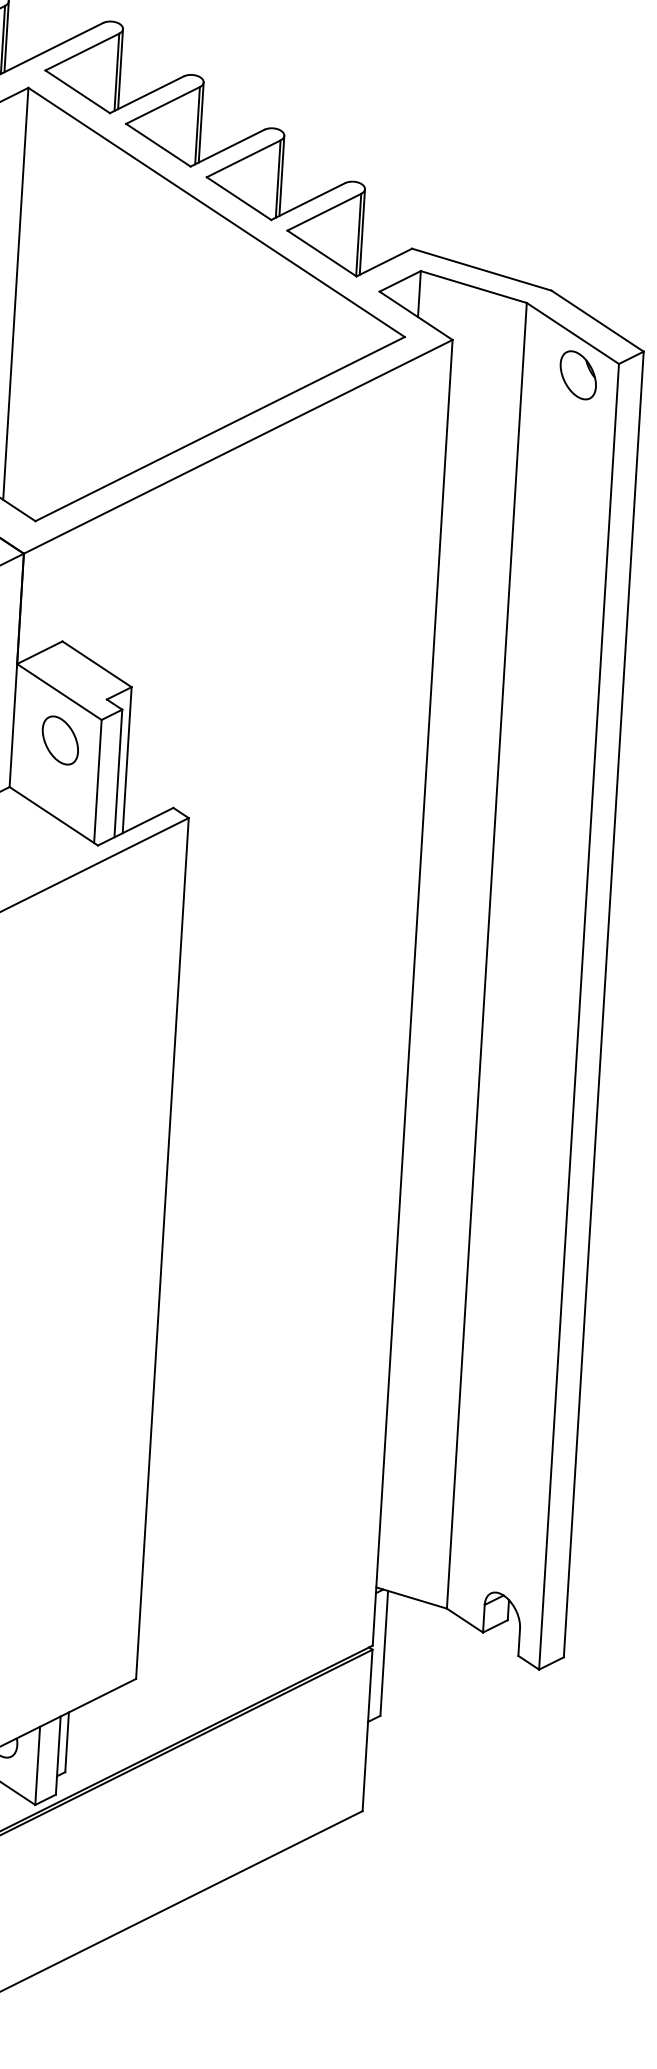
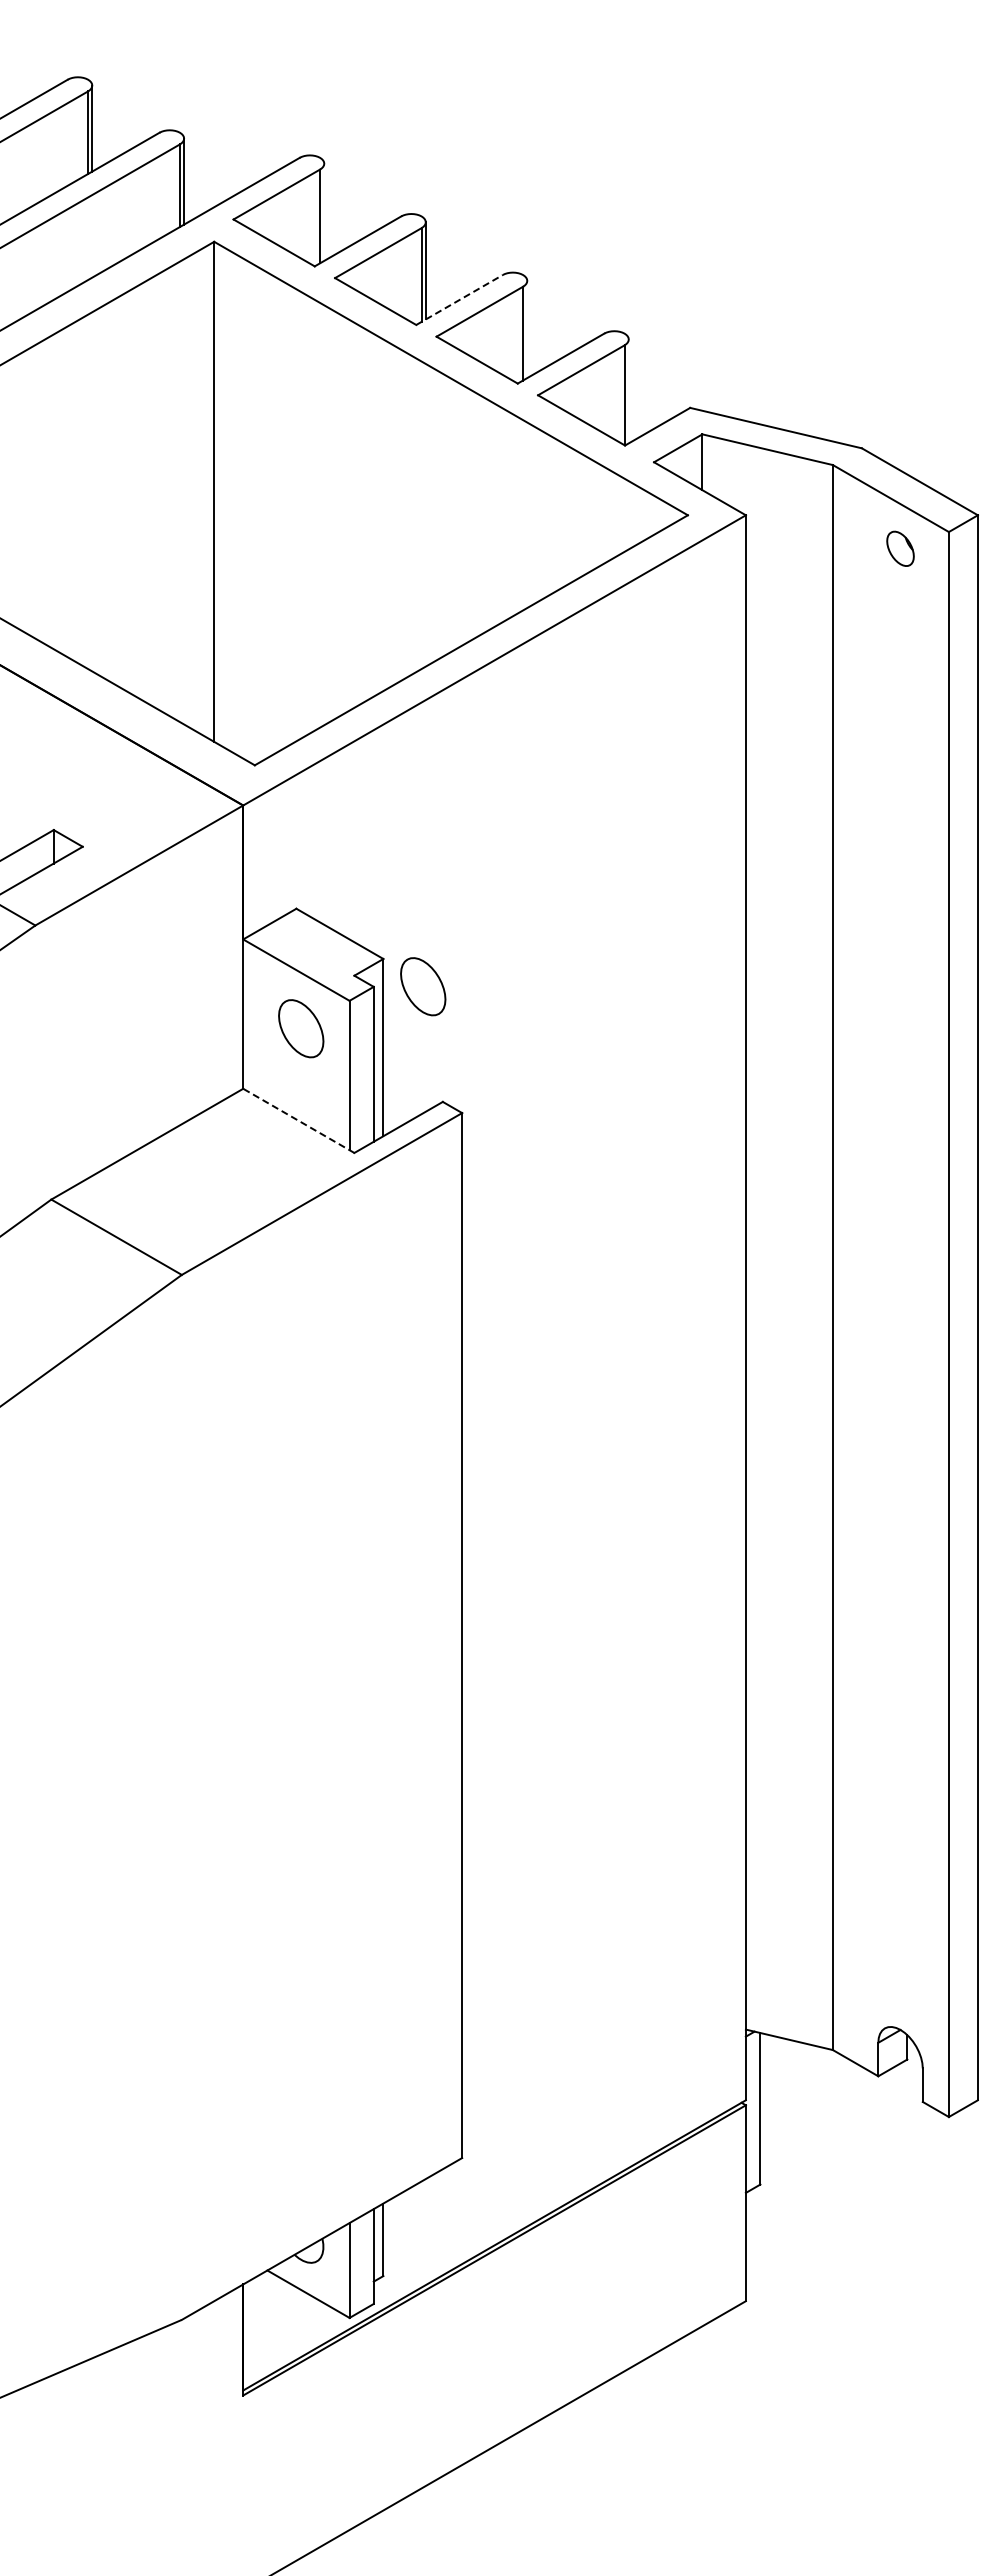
line: (120, 68) -> (324, 211), removed
line: (227, 148) -> (459, 300), solid -> dashed
line: (282, 175) -> (527, 329), removed
line: (362, 232) -> (628, 391), removed
part: (578, 375) -> (900, 548), size x0.6
part: (163, 711) -> (423, 986), added
line: (53, 815) -> (298, 1120), solid -> dashed

